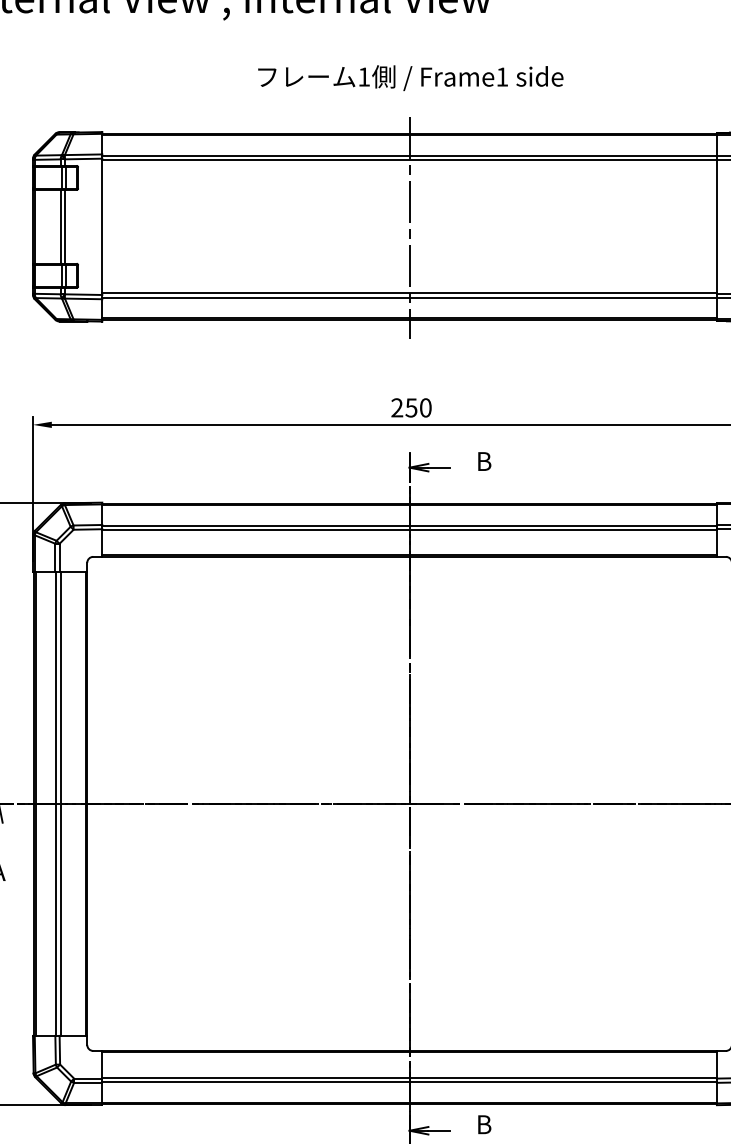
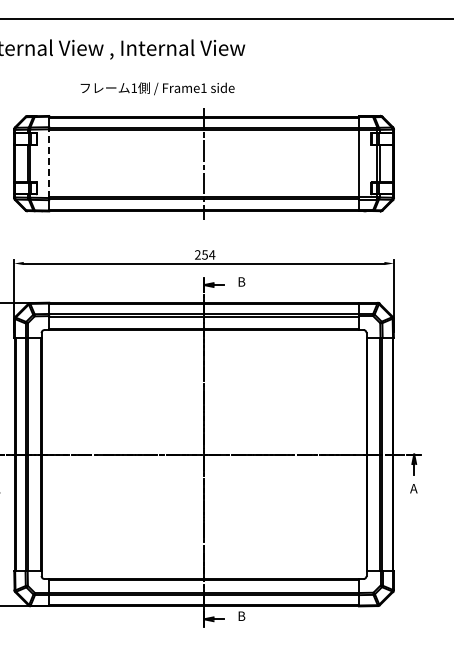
text: (410, 77) -> (157, 88), moved
line: (102, 226) -> (49, 163), solid -> dashed
text: (426, 407) -> (212, 254), 250 -> 254

